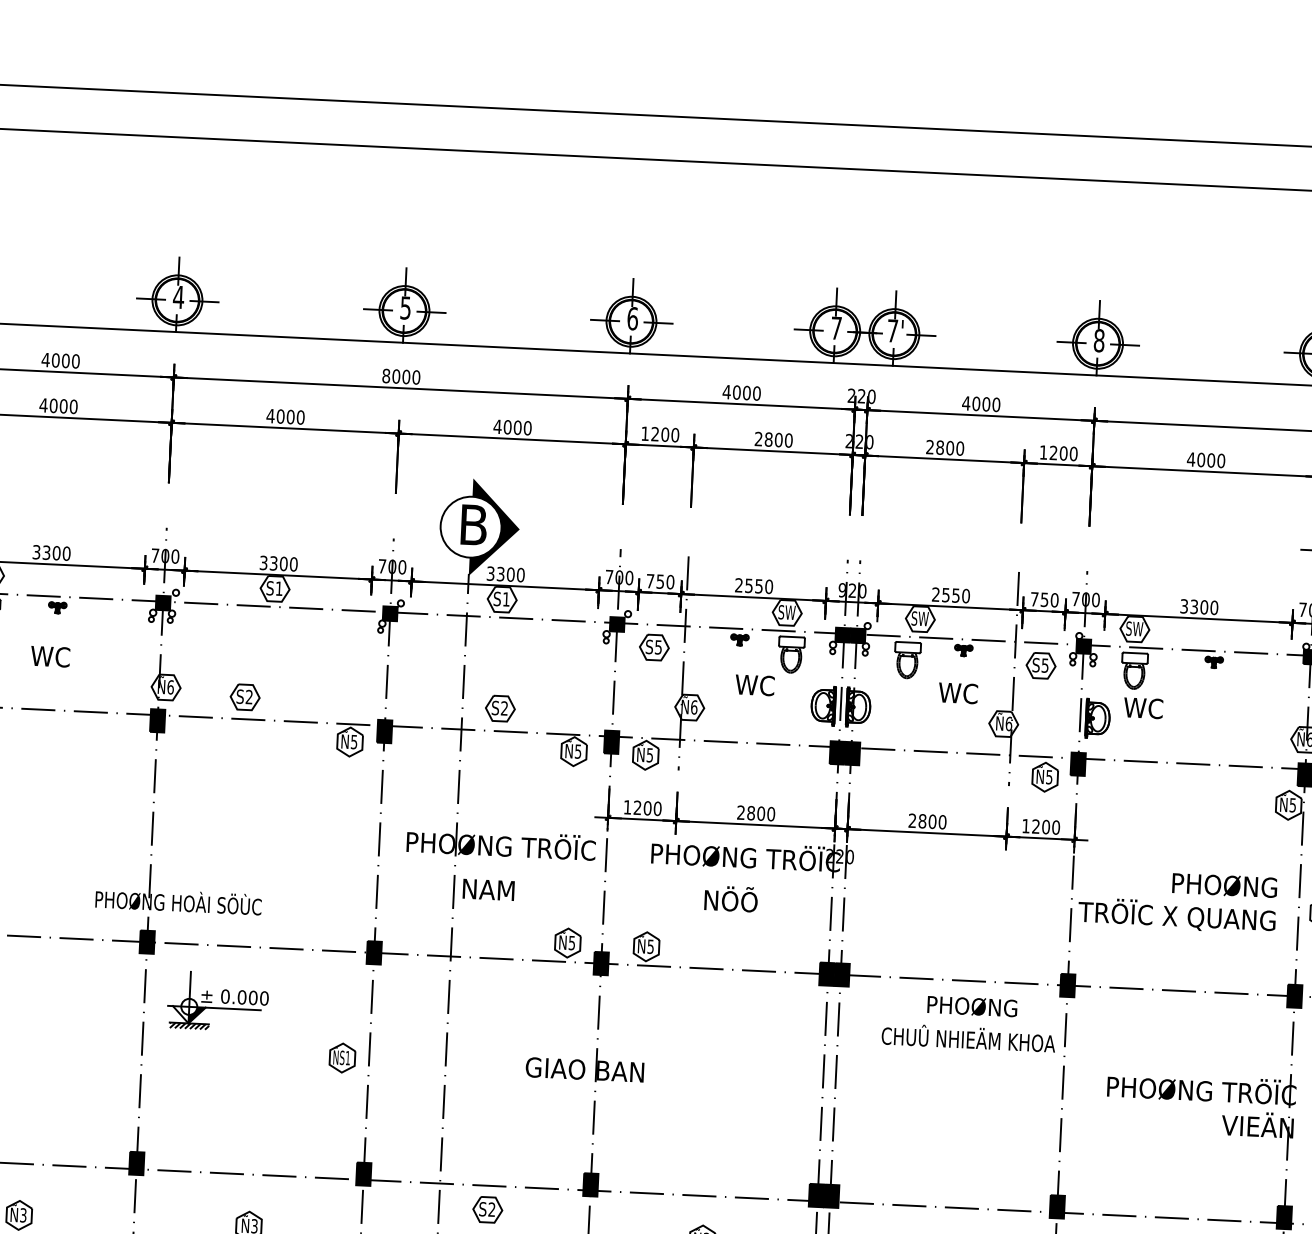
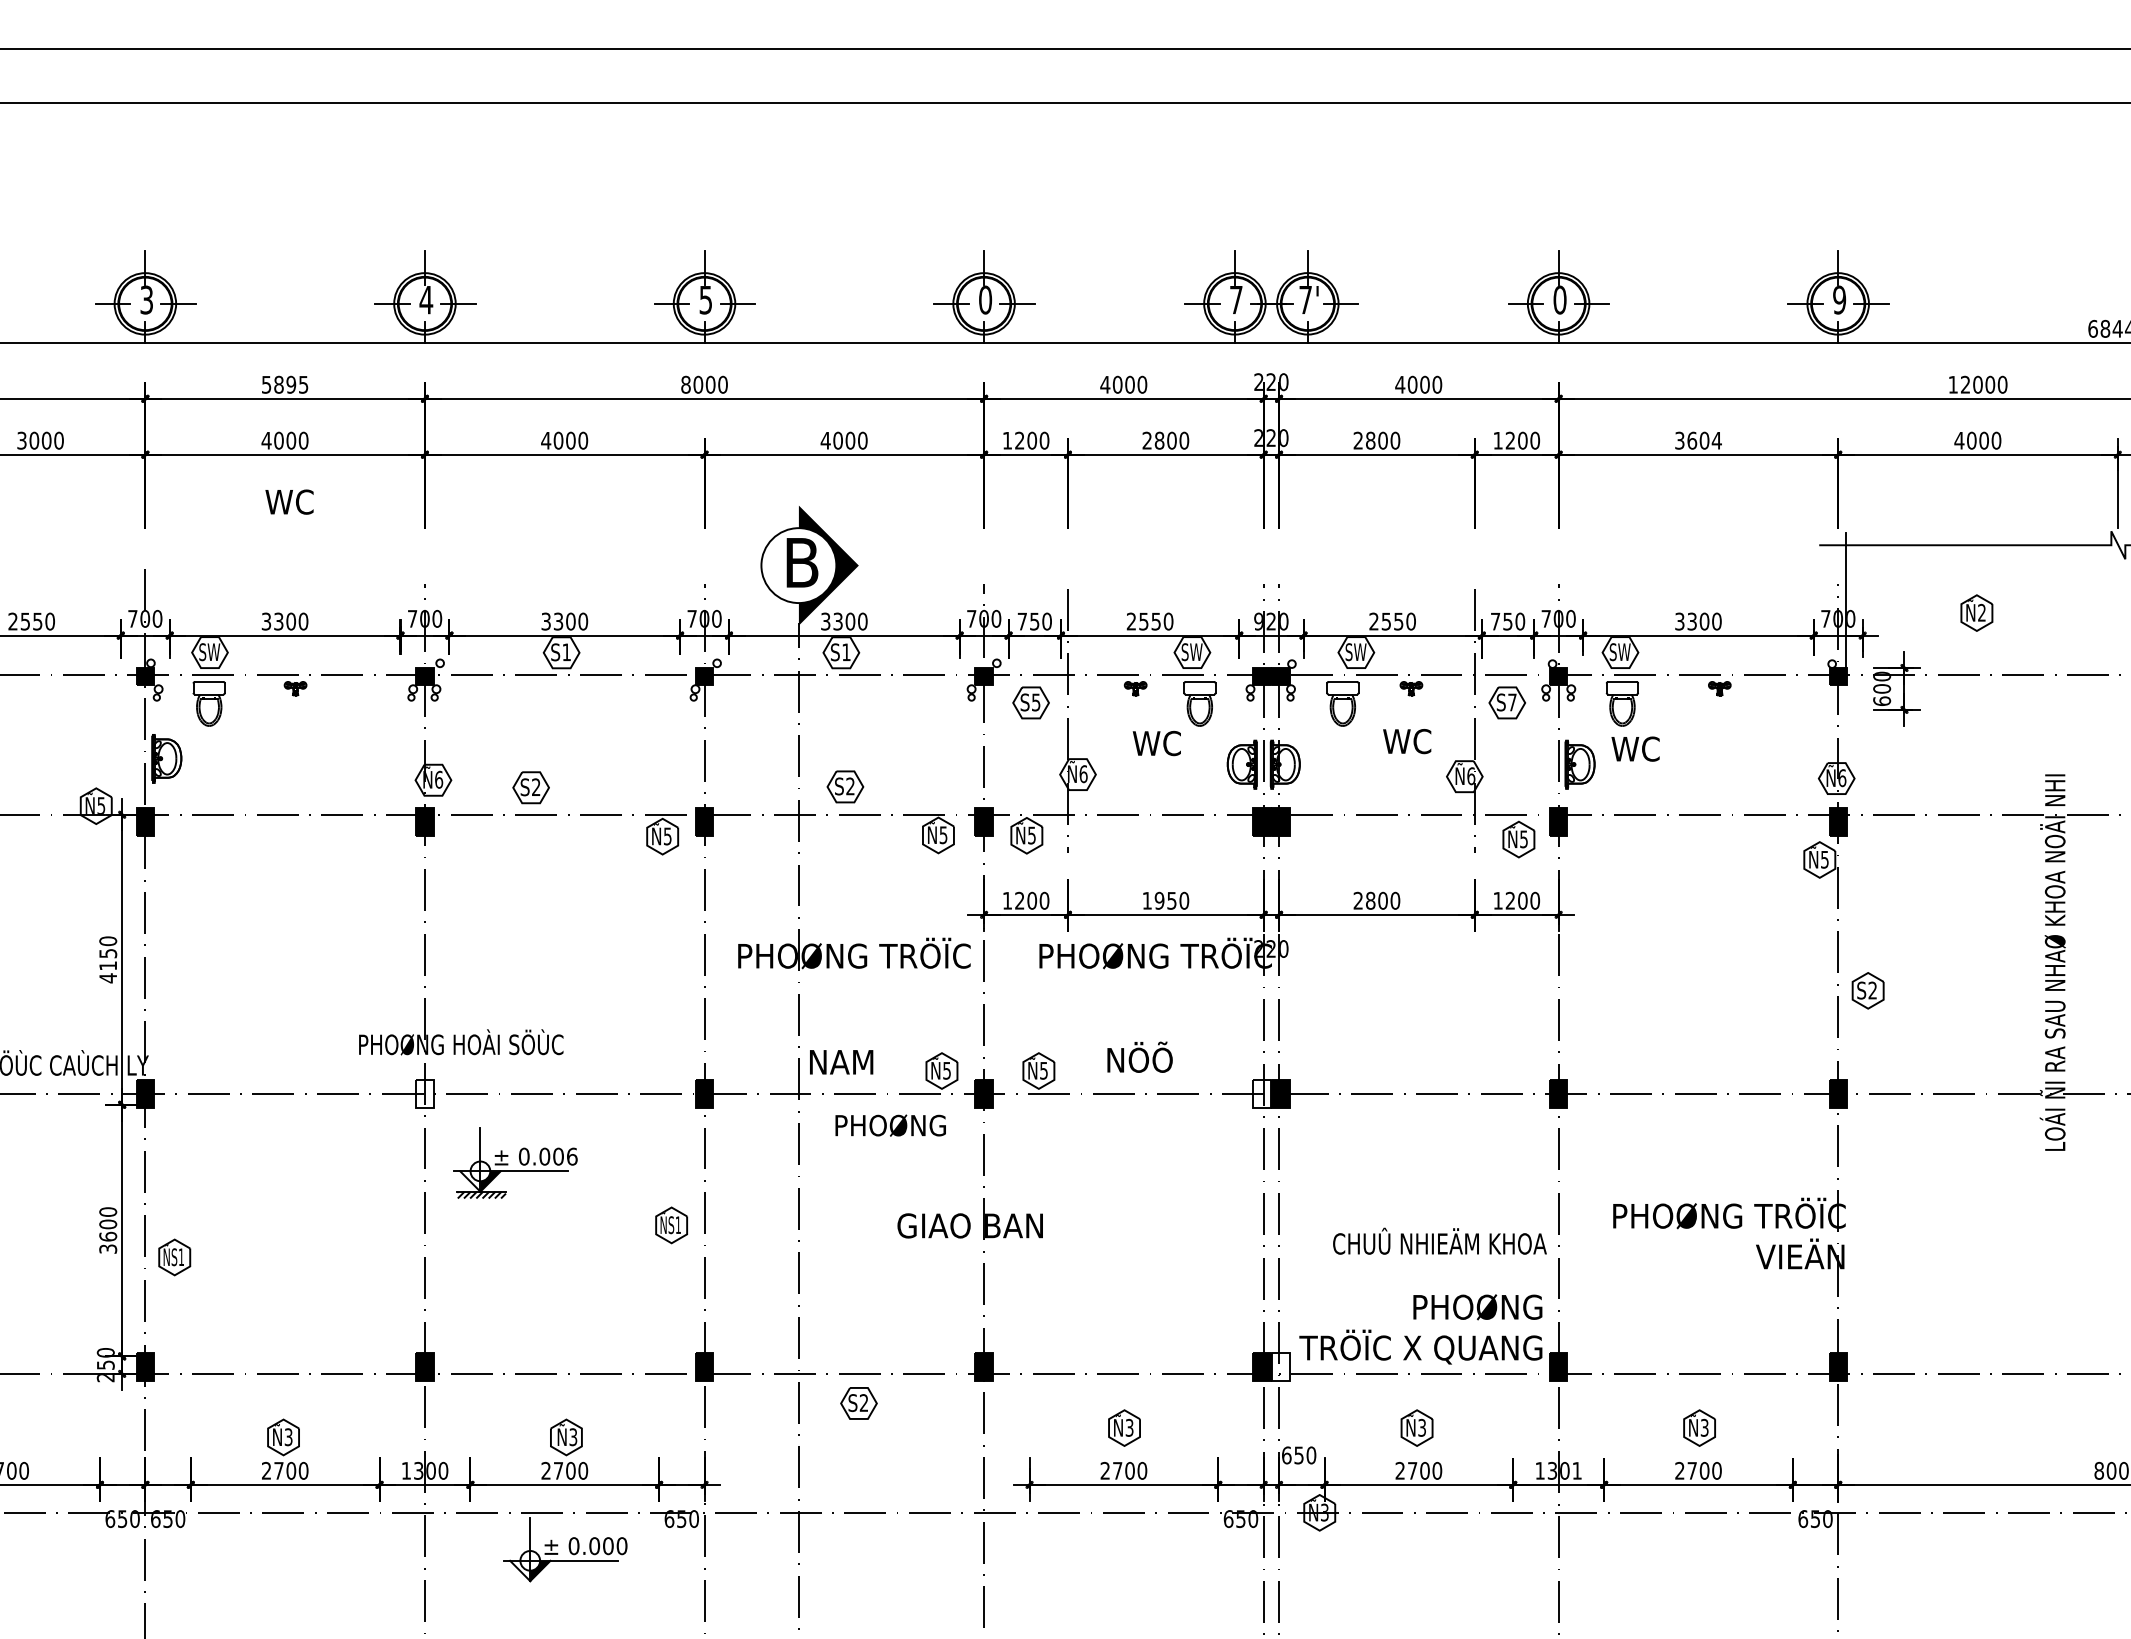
text: (632, 318) -> (985, 299), 6 -> 0
text: (1098, 341) -> (1559, 300), 8 -> 0
text: (60, 360) -> (284, 384), 4000 -> 5895
text: (1205, 460) -> (1697, 440), 4000 -> 3604
text: (50, 656) -> (289, 501), moved
text: (1045, 665) -> (1512, 702), S5 -> S7
text: (751, 812) -> (1159, 900), 2800 -> 1950
text: (488, 890) -> (841, 1062), moved
text: (730, 898) -> (1139, 1056), moved
text: (1177, 901) -> (1420, 1329), moved
fill: (146, 942) -> (424, 1094), removed
fill: (826, 974) -> (1261, 1094), removed
text: (264, 998) -> (572, 1156), 0.000 -> 0.006
text: (972, 1006) -> (890, 1125), moved
text: (968, 1037) -> (1439, 1240), moved
fill: (831, 1195) -> (1280, 1366), removed

